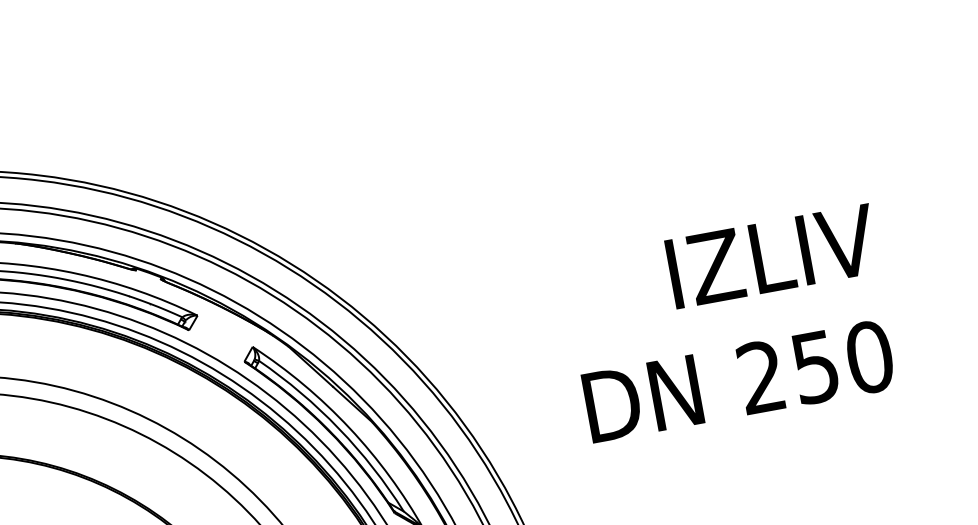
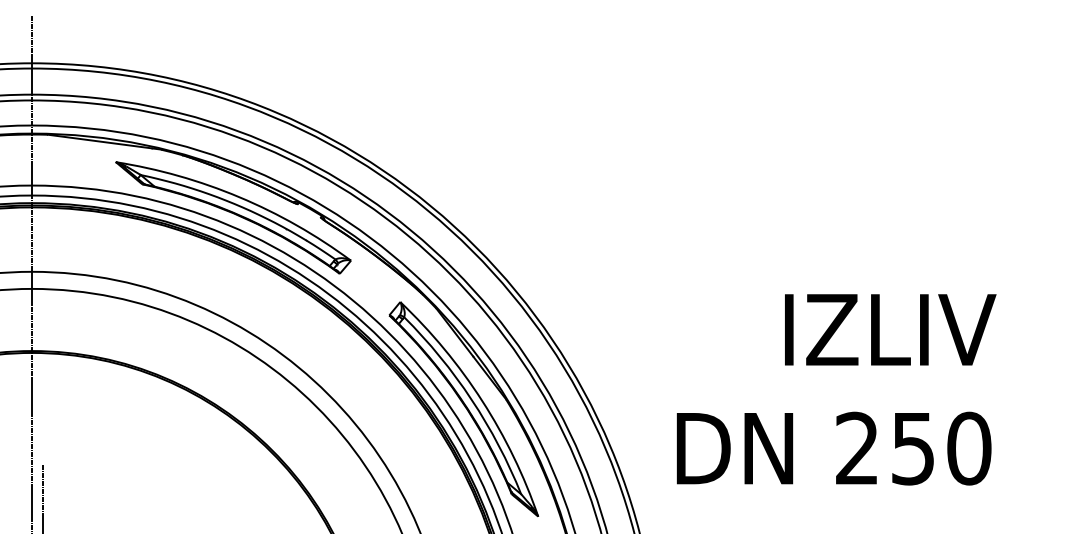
text: (730, 323) -> (836, 389), moved

